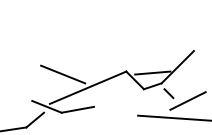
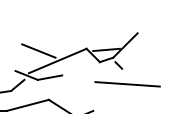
line: (187, 100) -> (132, 70), removed

